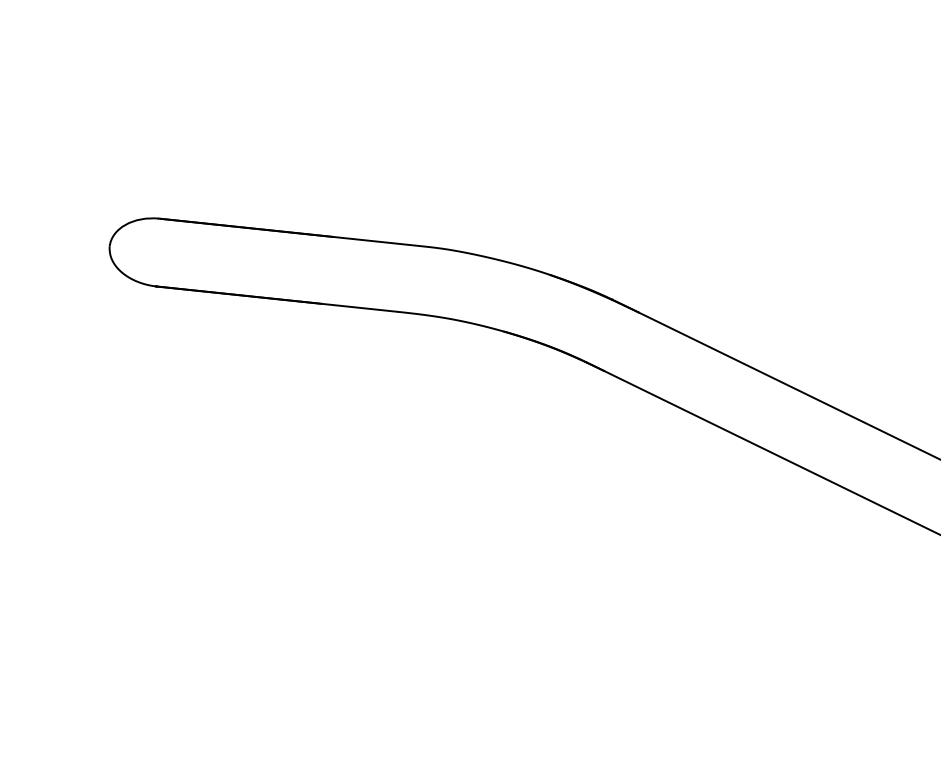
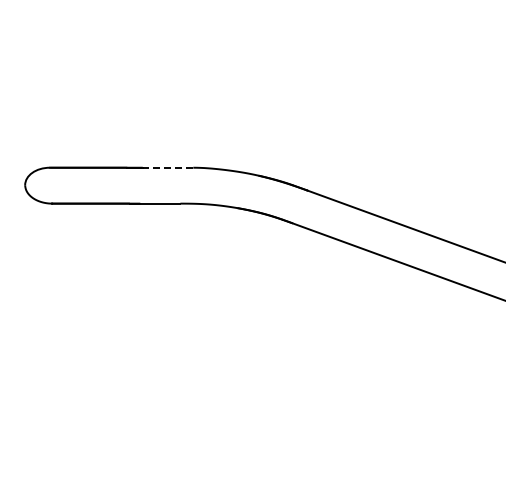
line: (380, 241) -> (167, 167), solid -> dashed

